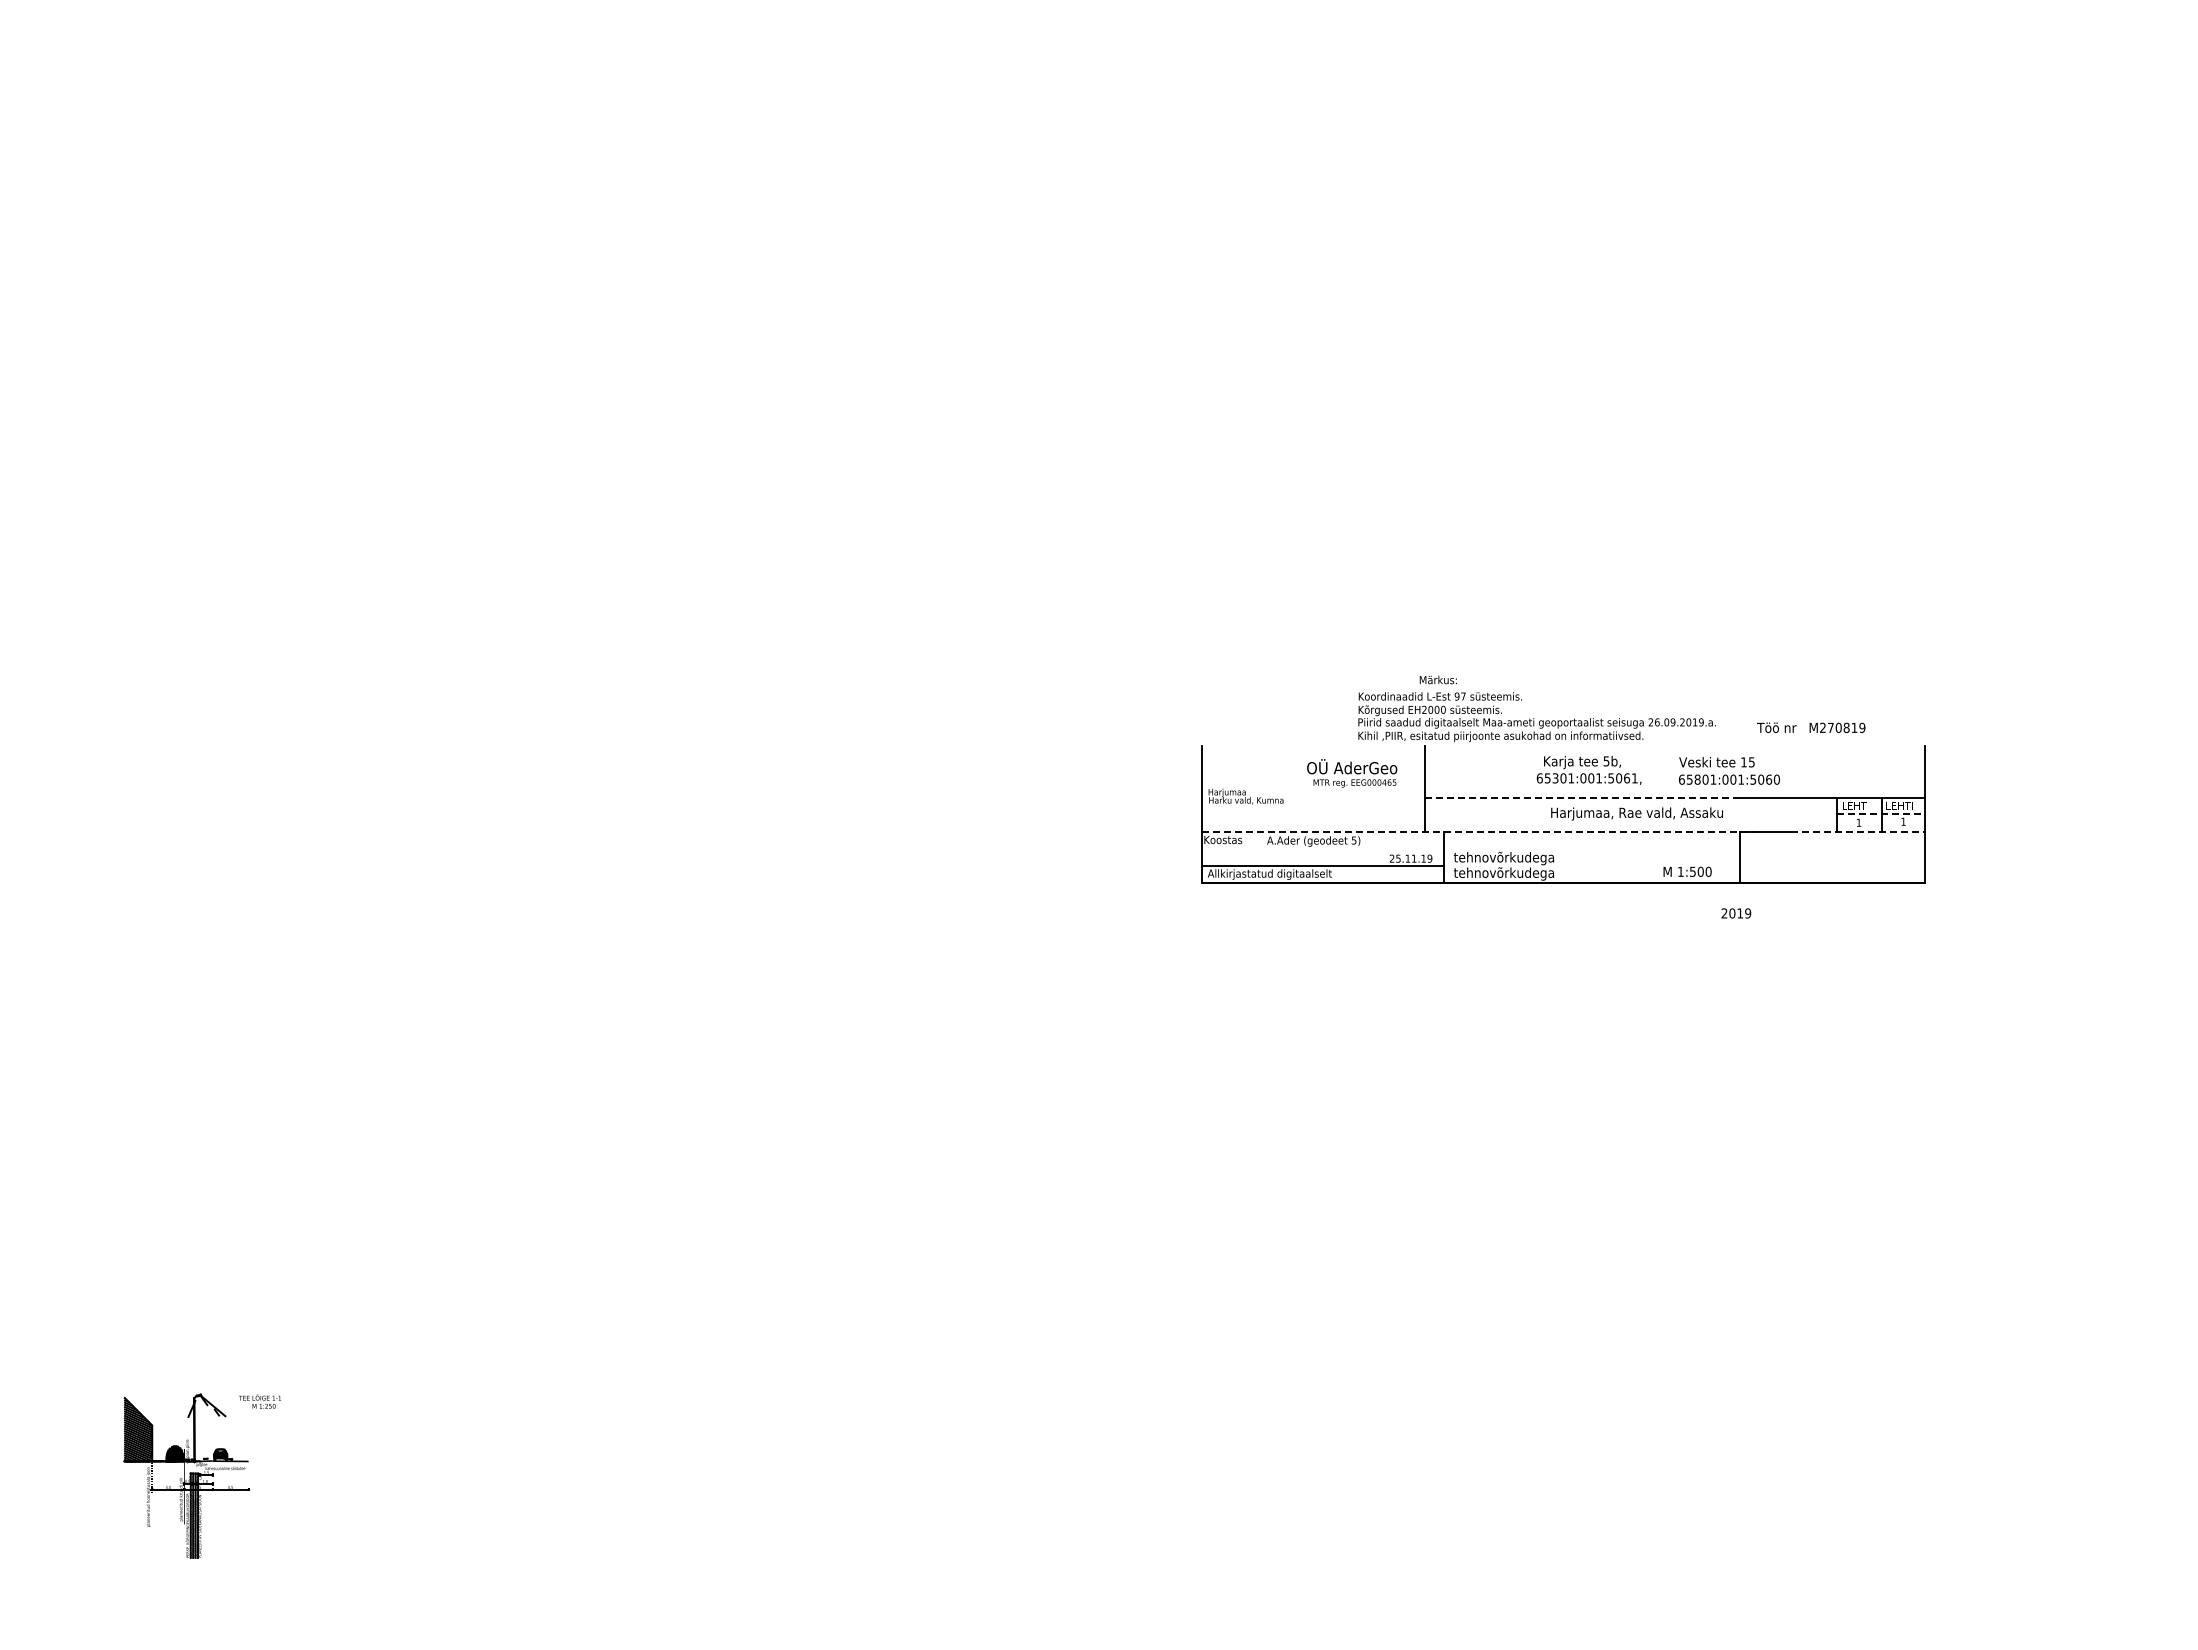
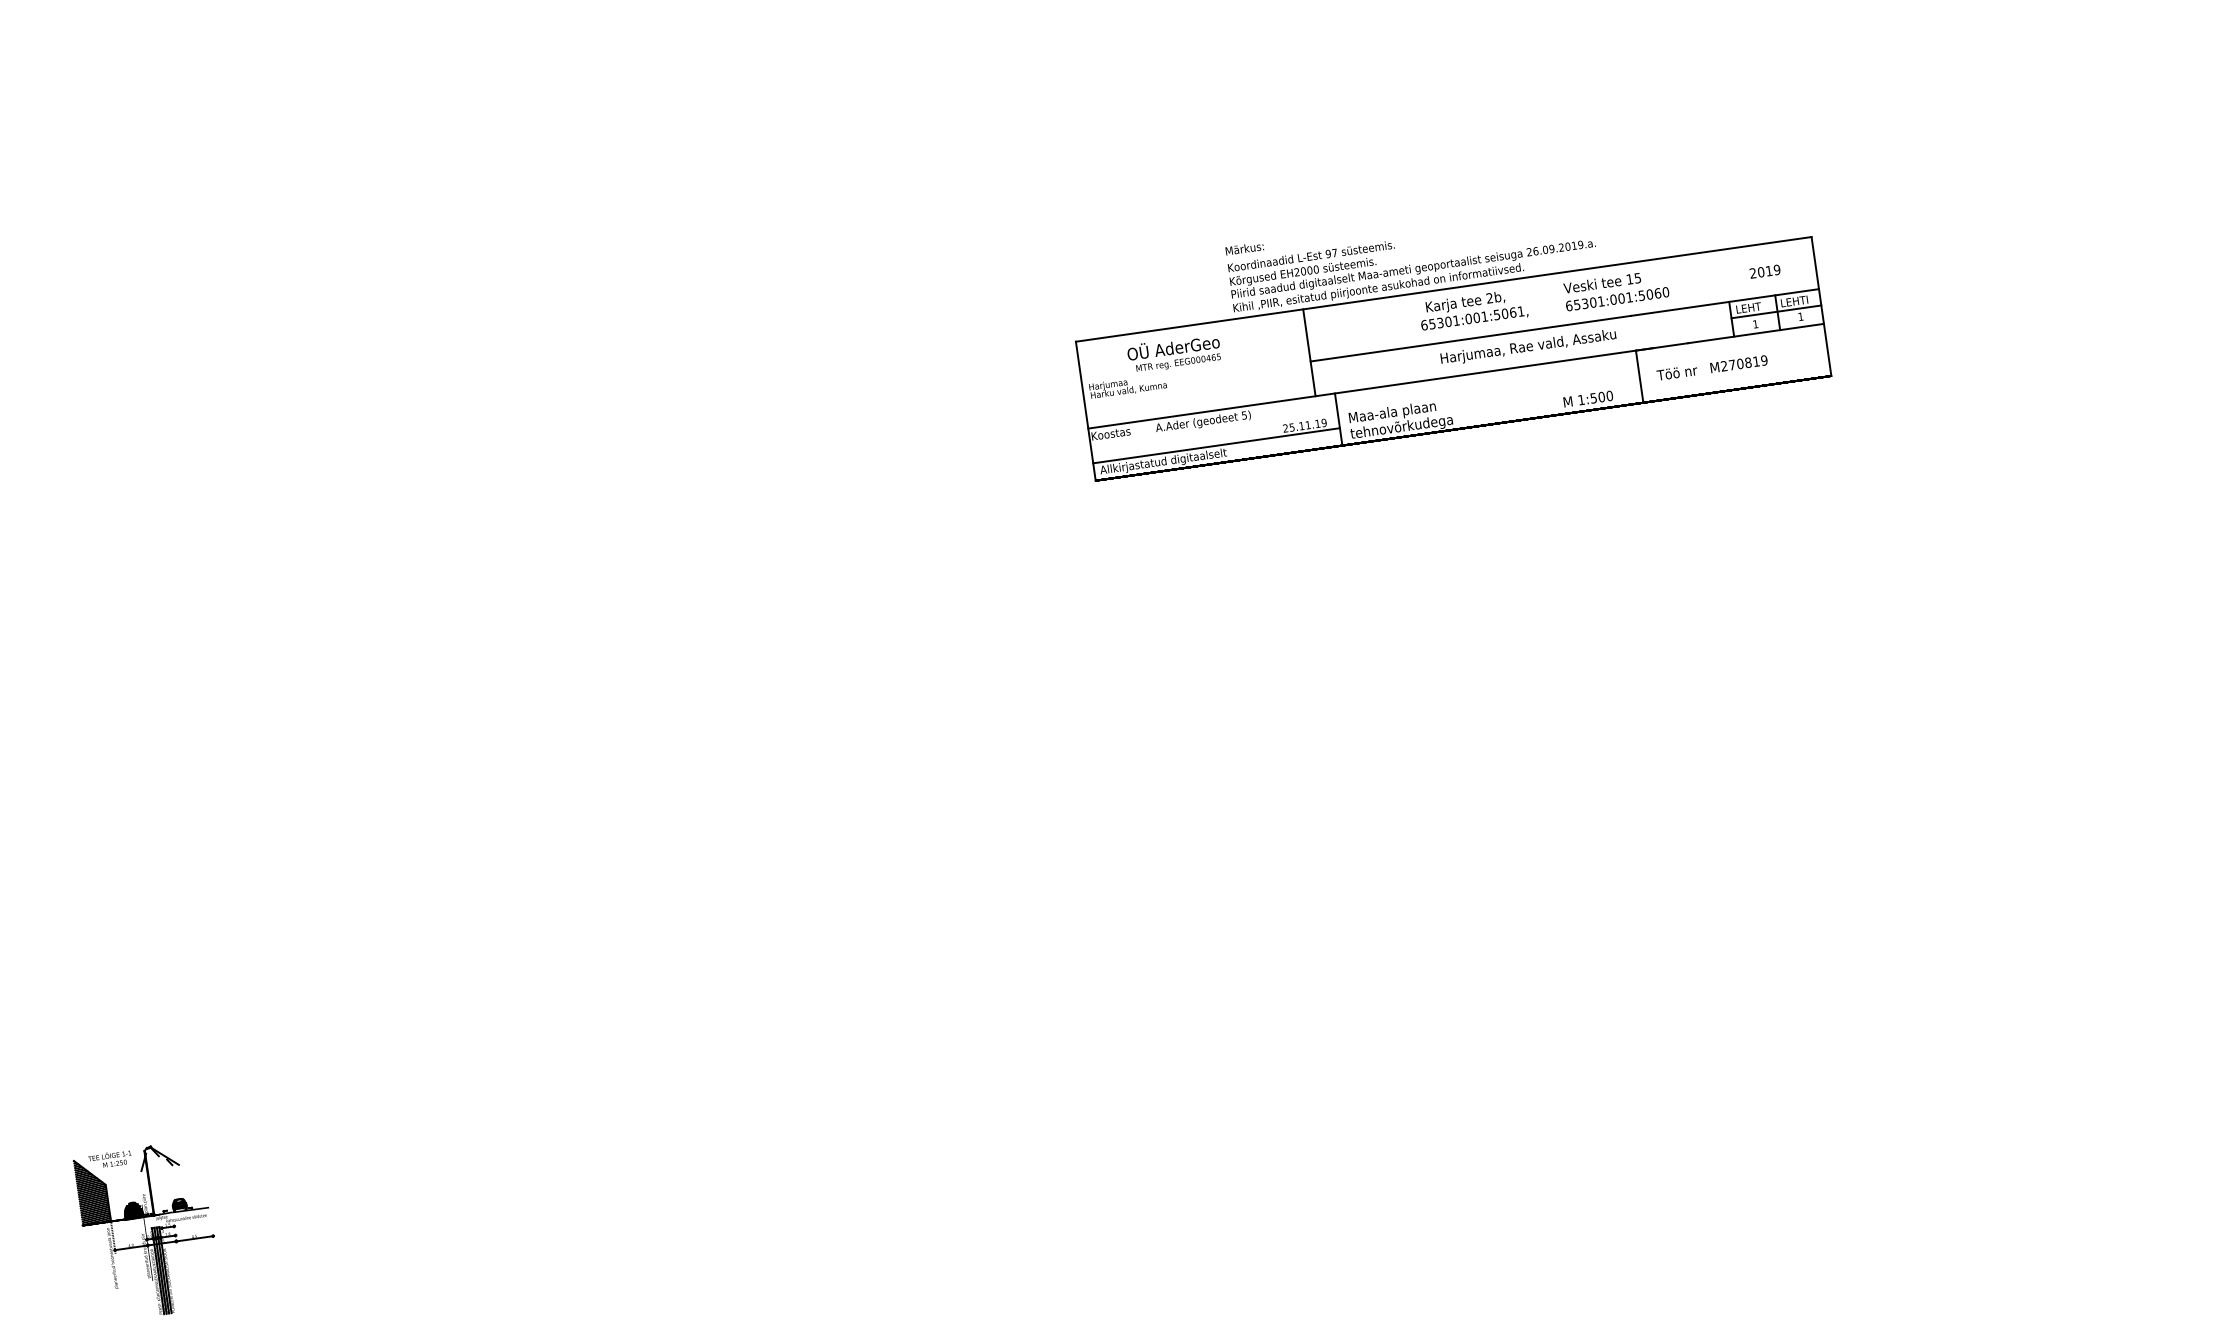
text: (1437, 679) -> (1243, 248), moved
text: (1811, 727) -> (1712, 367), moved
line: (1563, 746) -> (1443, 289), added
text: (1606, 761) -> (1489, 298), 5b, -> 2b,
text: (1352, 773) -> (1174, 353), moved
text: (1697, 779) -> (1585, 303), 65801:001:5060 -> 65301:001:5060
line: (1583, 797) -> (1471, 338), dashed -> solid
line: (1881, 813) -> (1777, 311), dashed -> solid
line: (1479, 831) -> (1370, 388), dashed -> solid
line: (1858, 831) -> (1756, 333), dashed -> solid
text: (1503, 858) -> (1399, 412), tehnovõrkudega -> Maa-ala plaan
text: (1736, 913) -> (1765, 271), moved
text: (259, 1401) -> (109, 1159), moved

